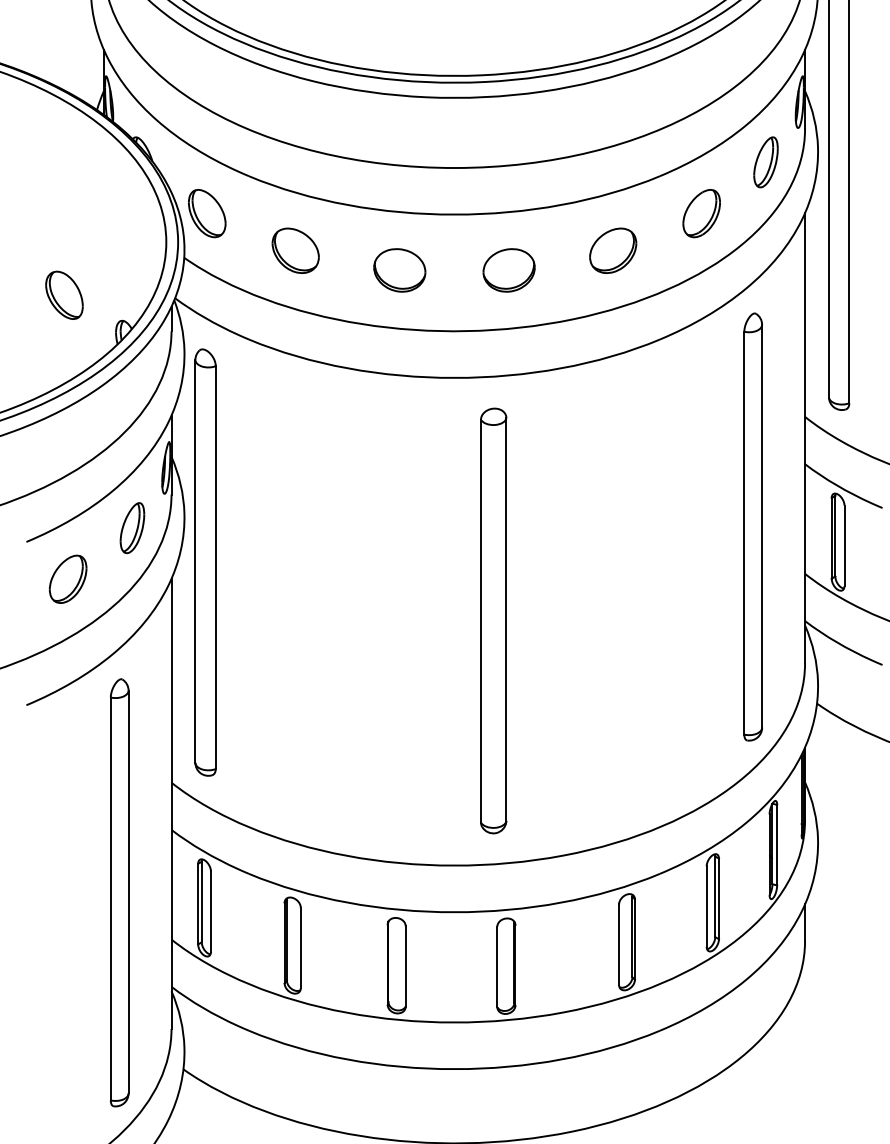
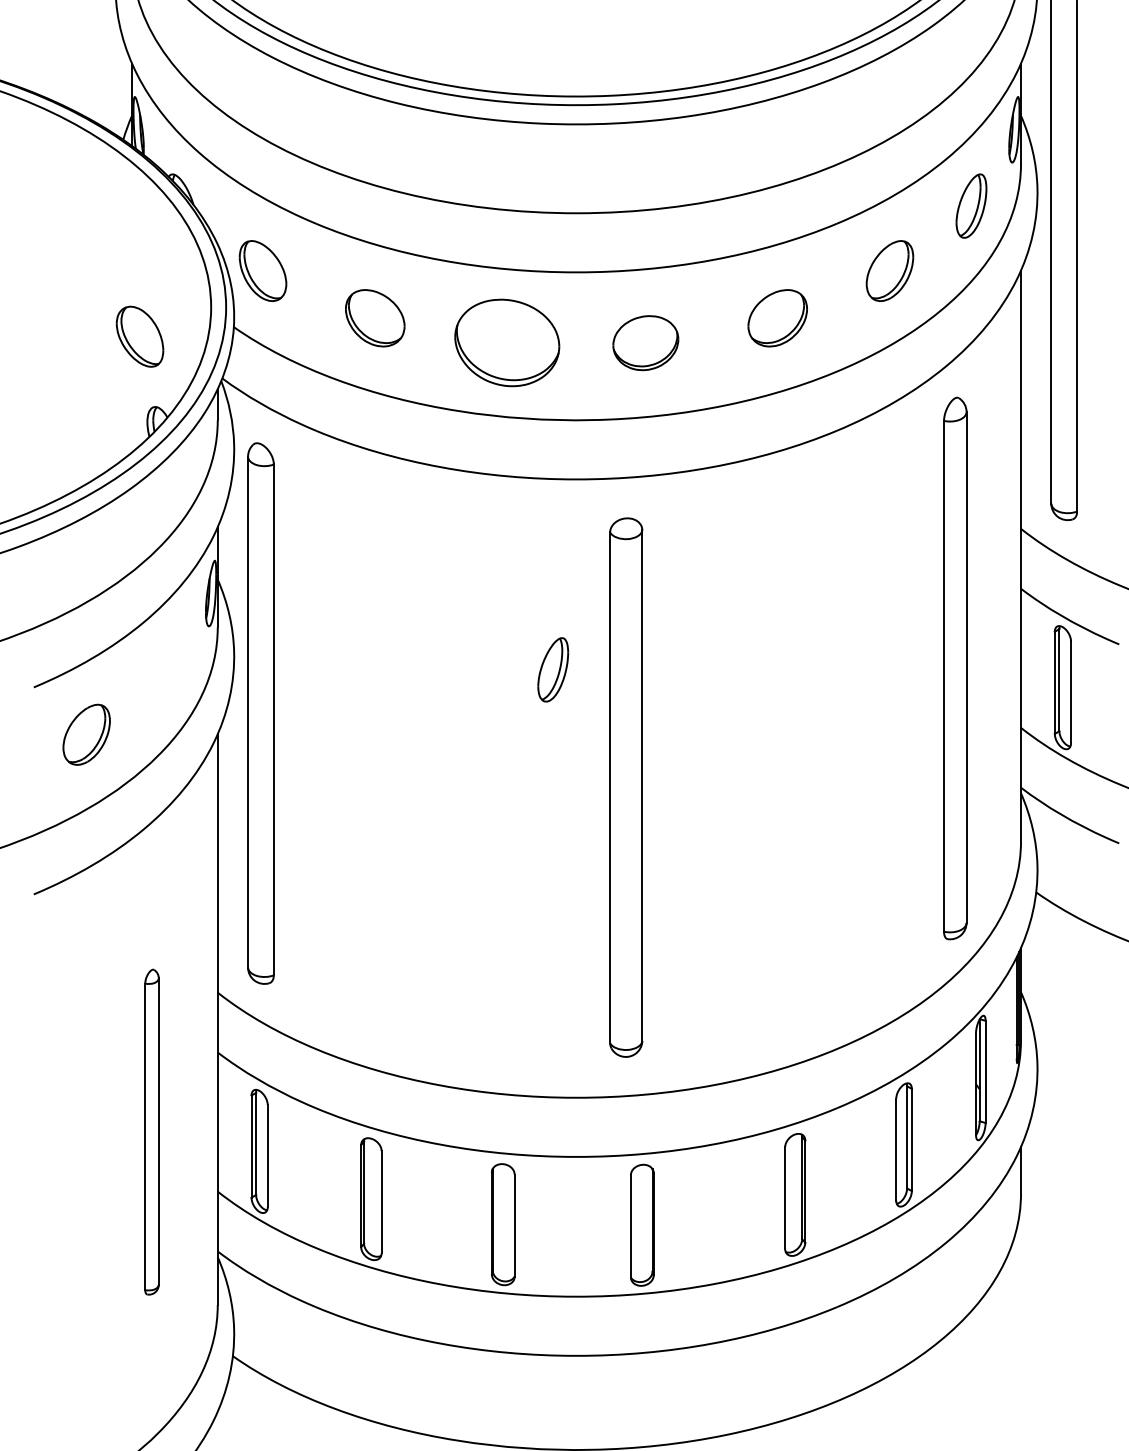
part: (399, 270) -> (506, 343), size x1.6
part: (64, 295) -> (139, 336), moved
part: (132, 527) -> (553, 669), moved
part: (119, 892) -> (151, 1131), size x0.6

